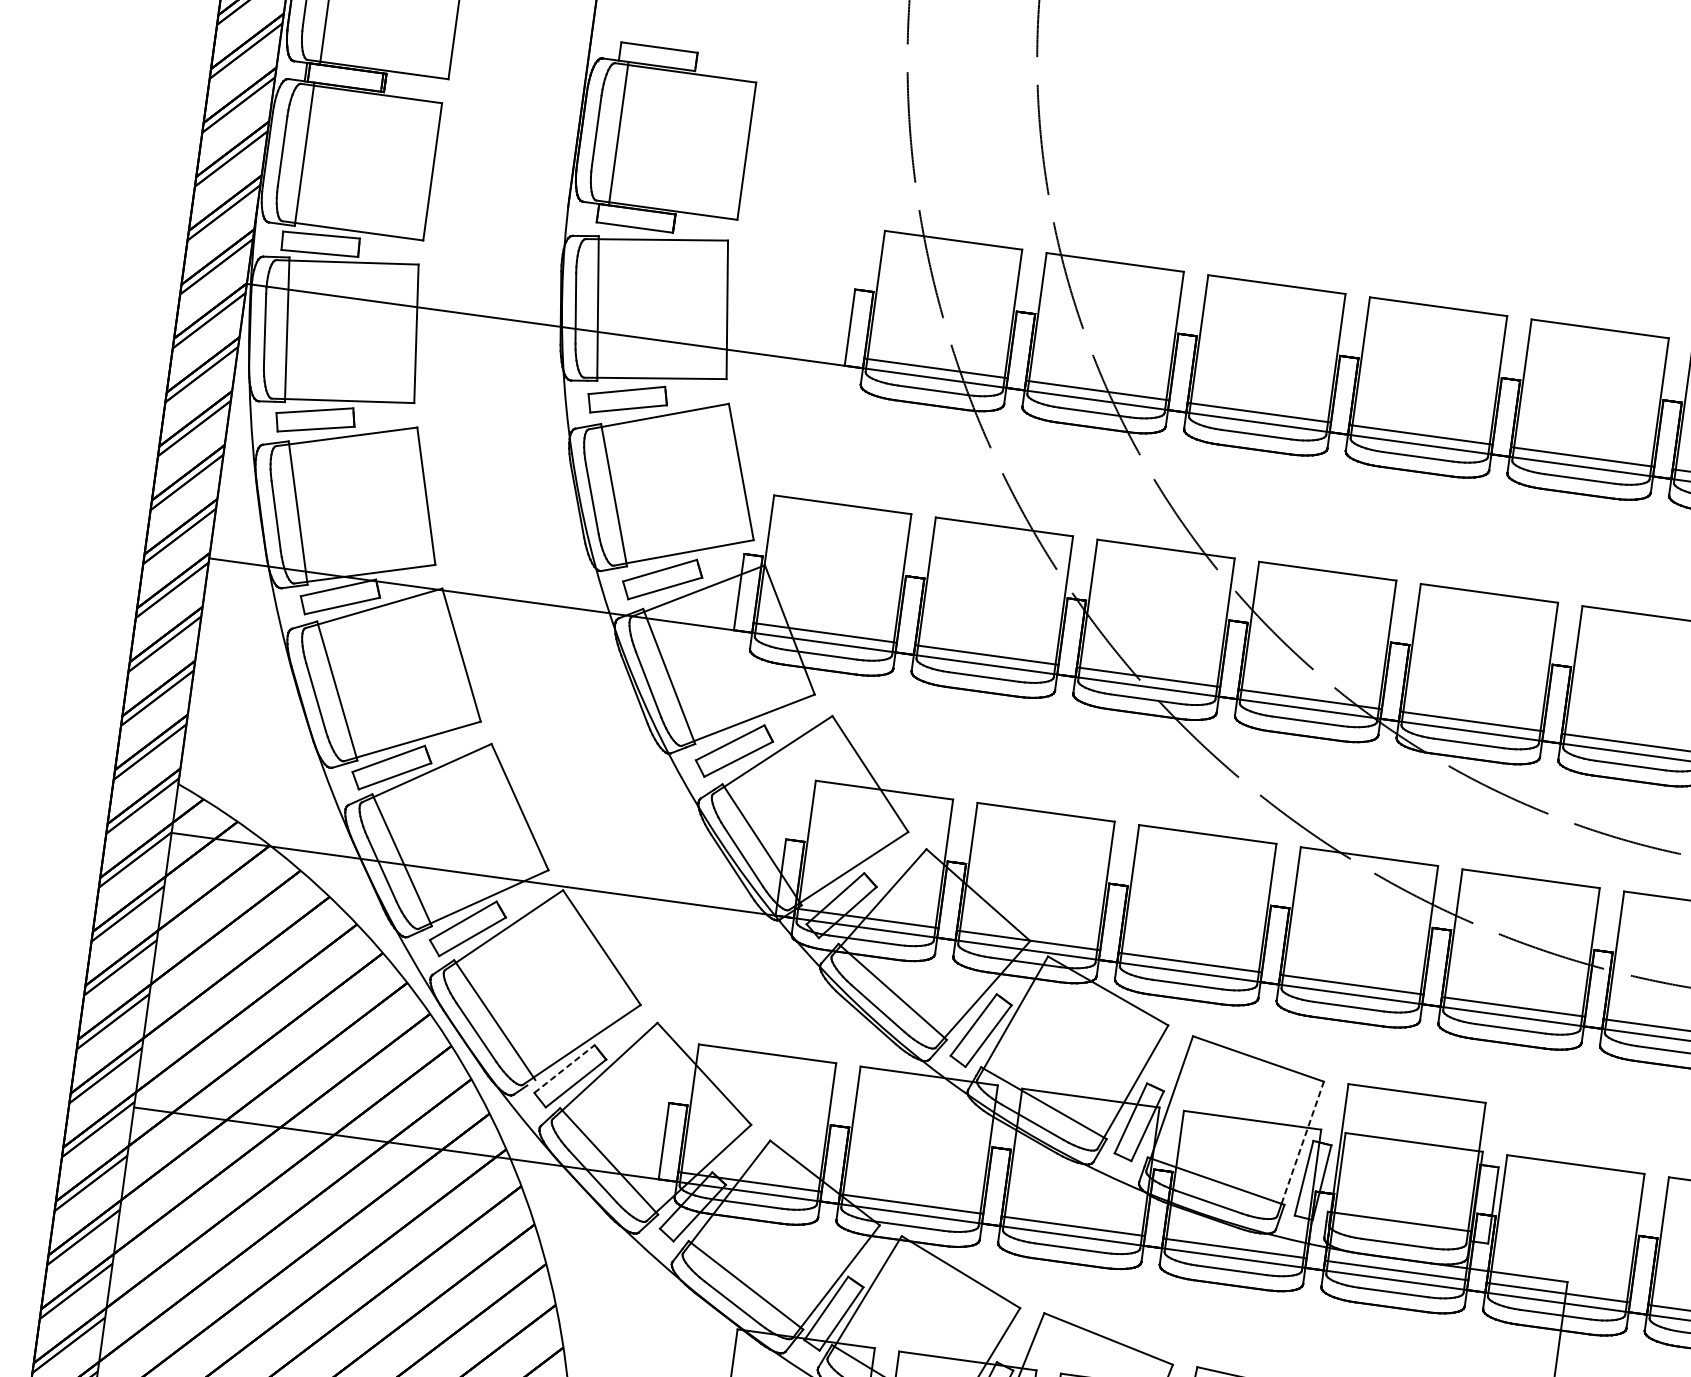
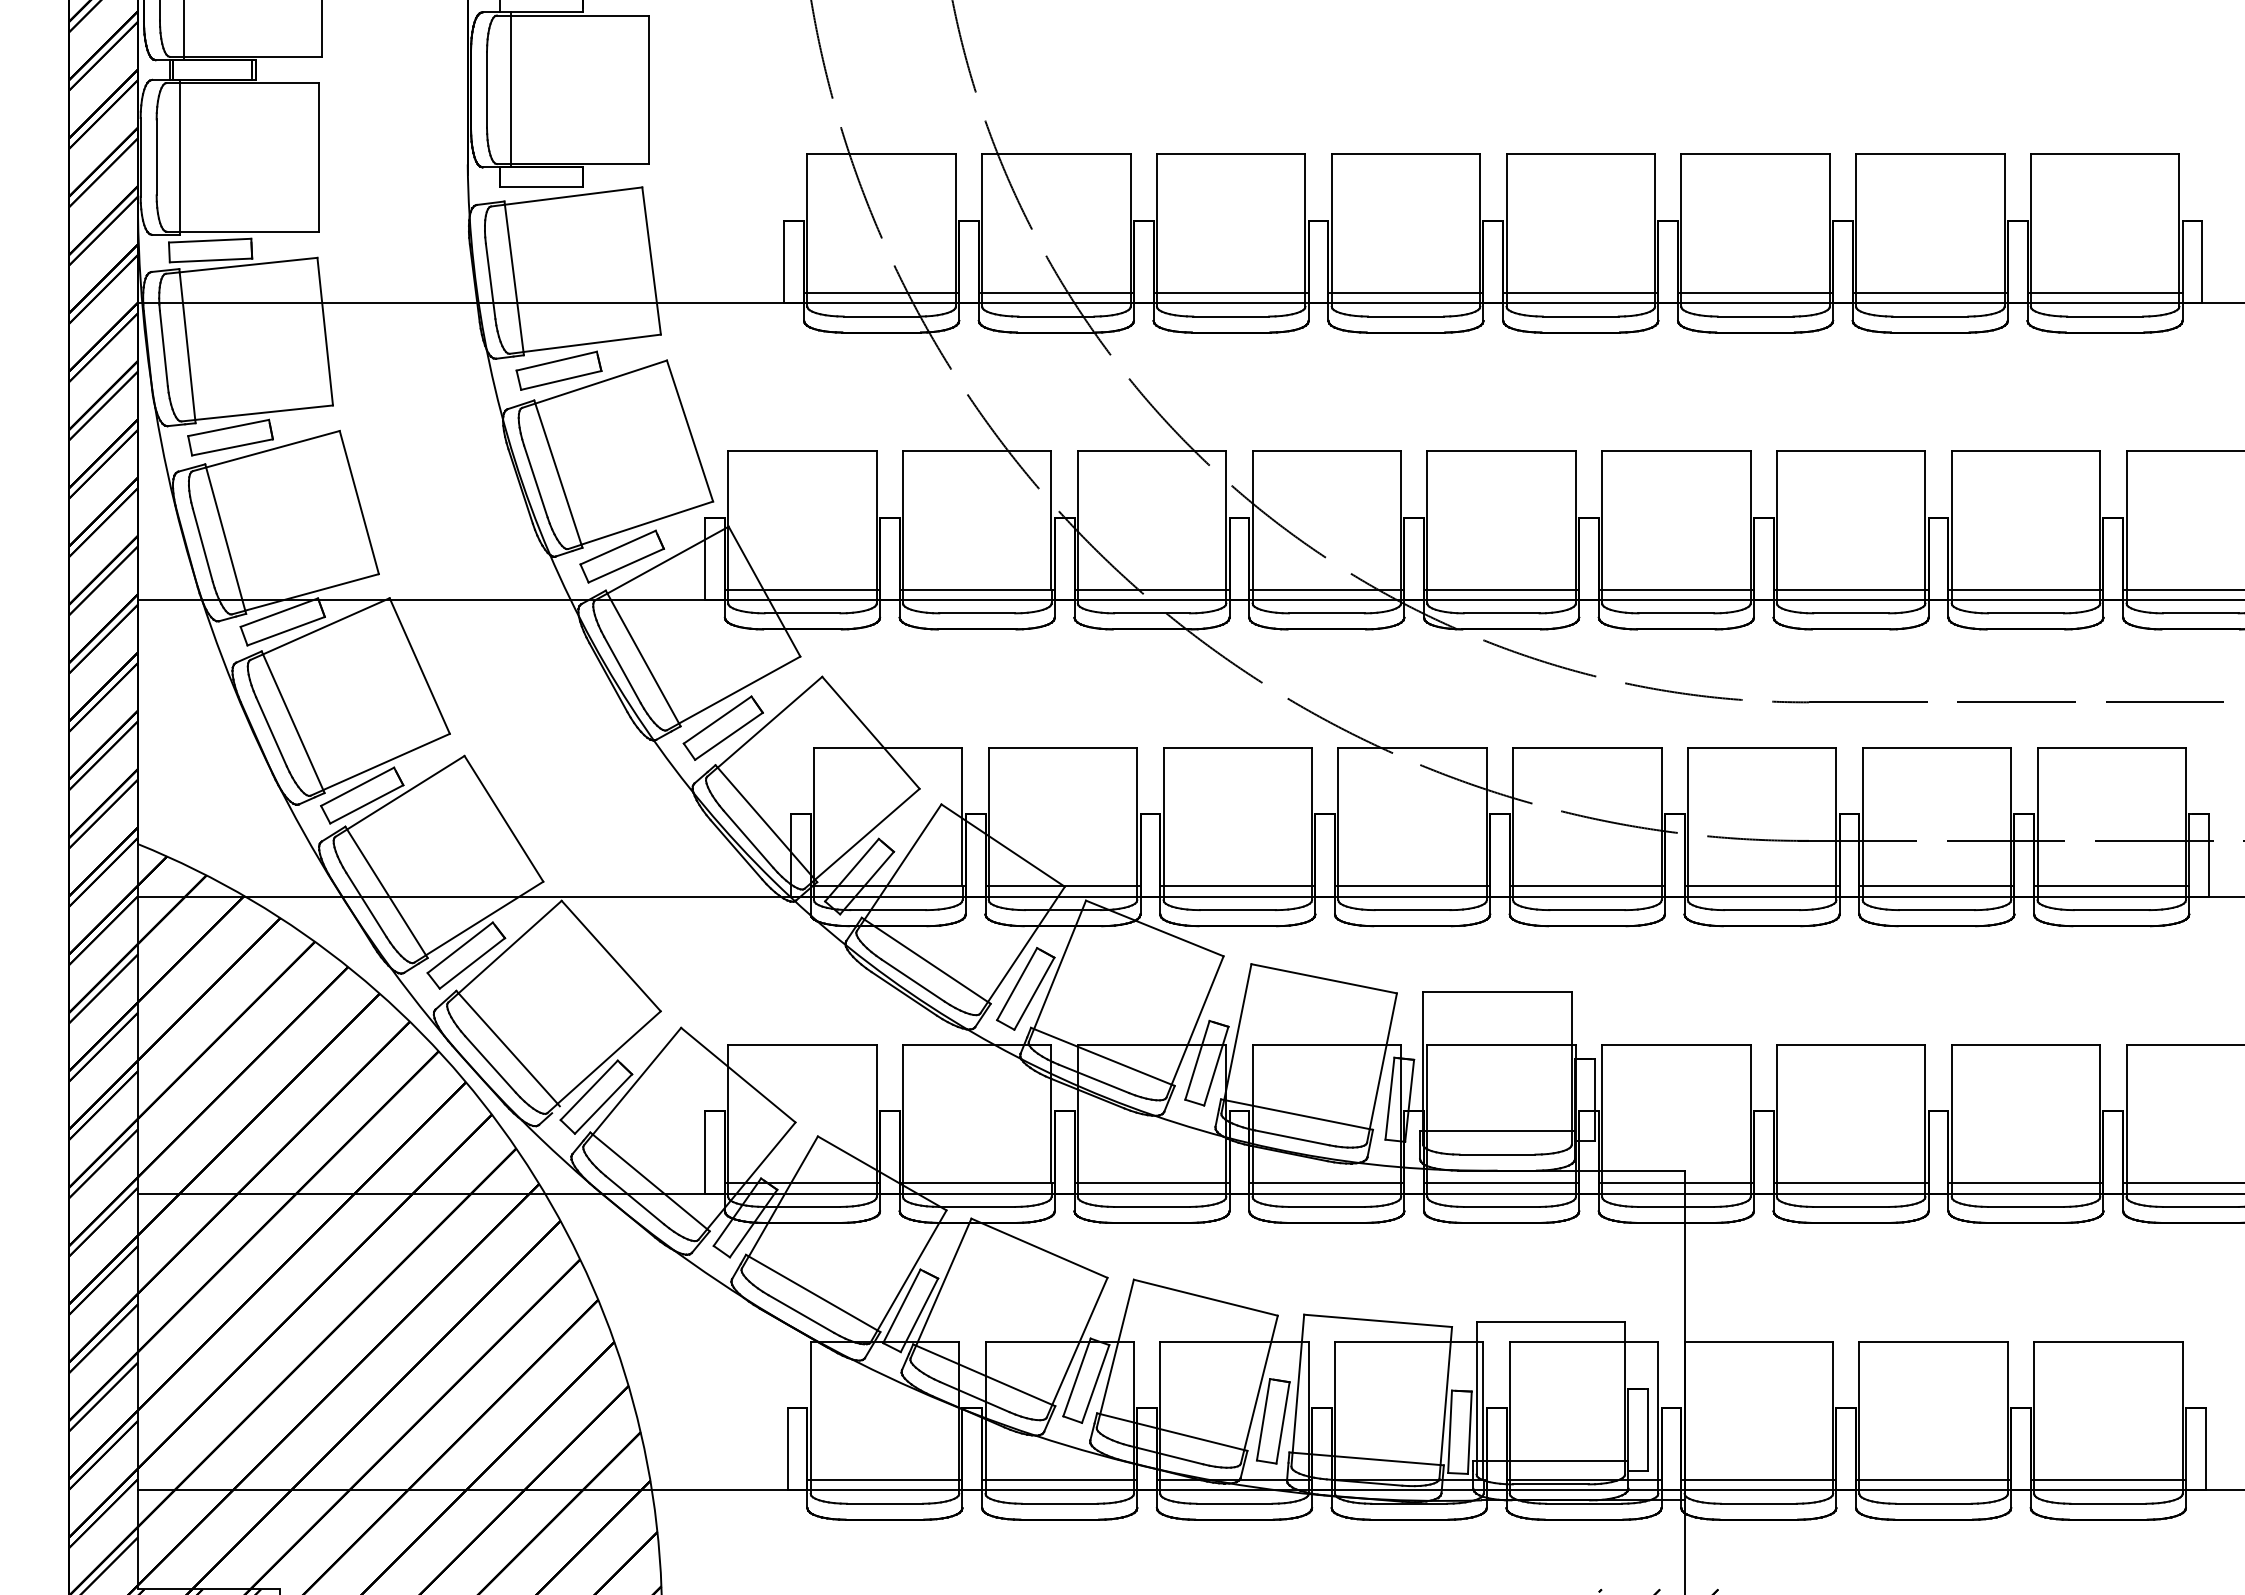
line: (564, 1068) -> (589, 1089), dashed -> solid
line: (1302, 1142) -> (1383, 1060), dashed -> solid

